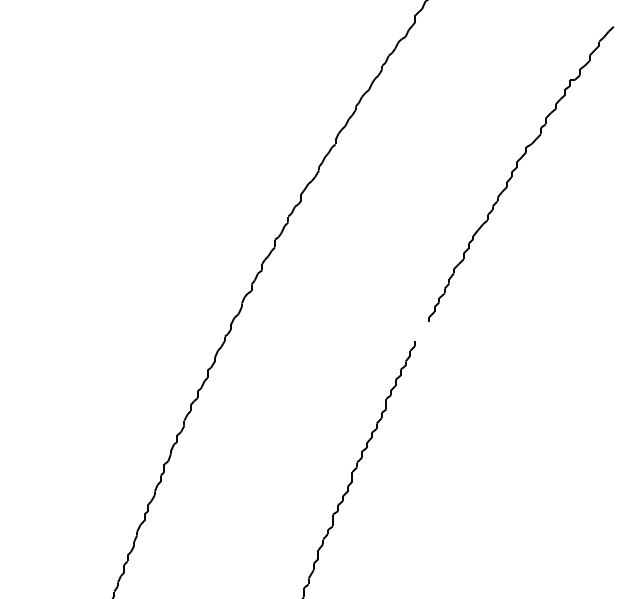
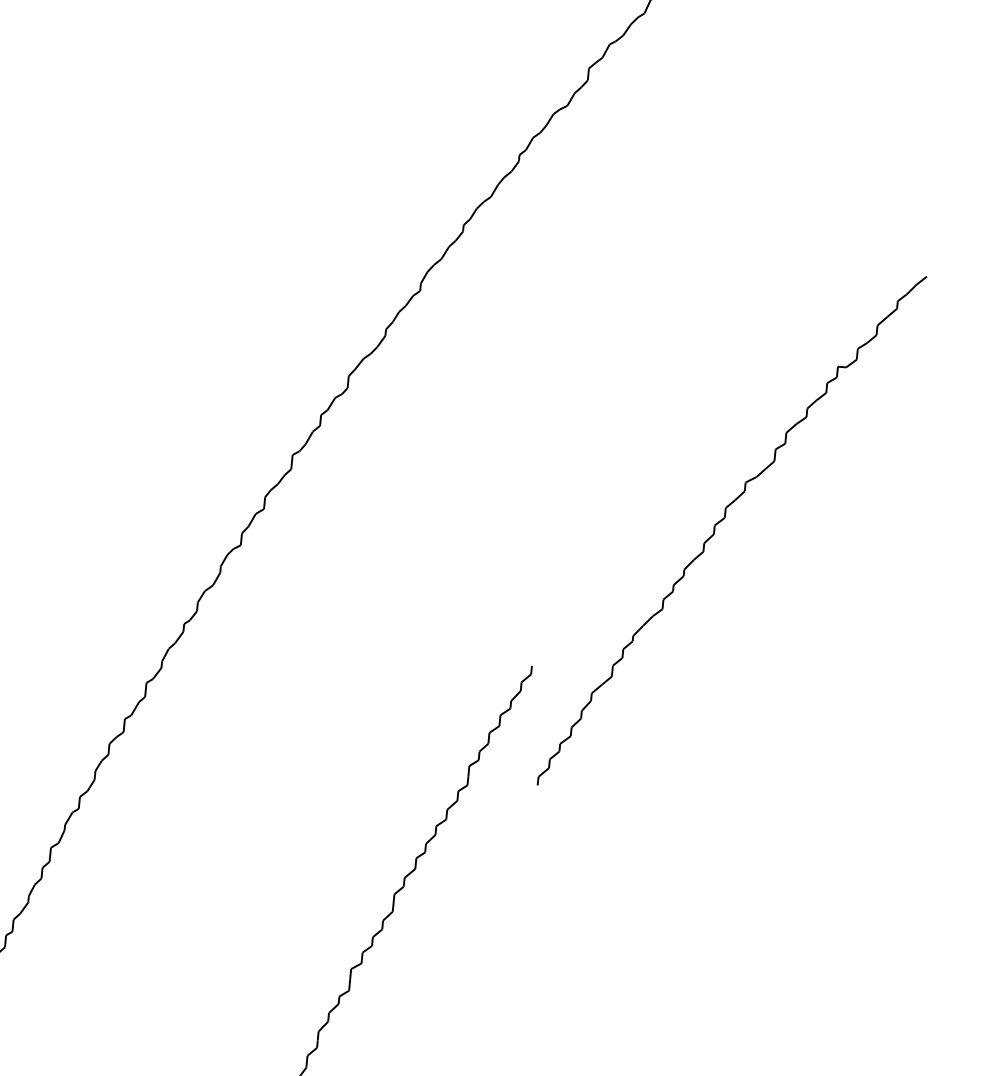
part: (517, 168) -> (725, 519), moved

